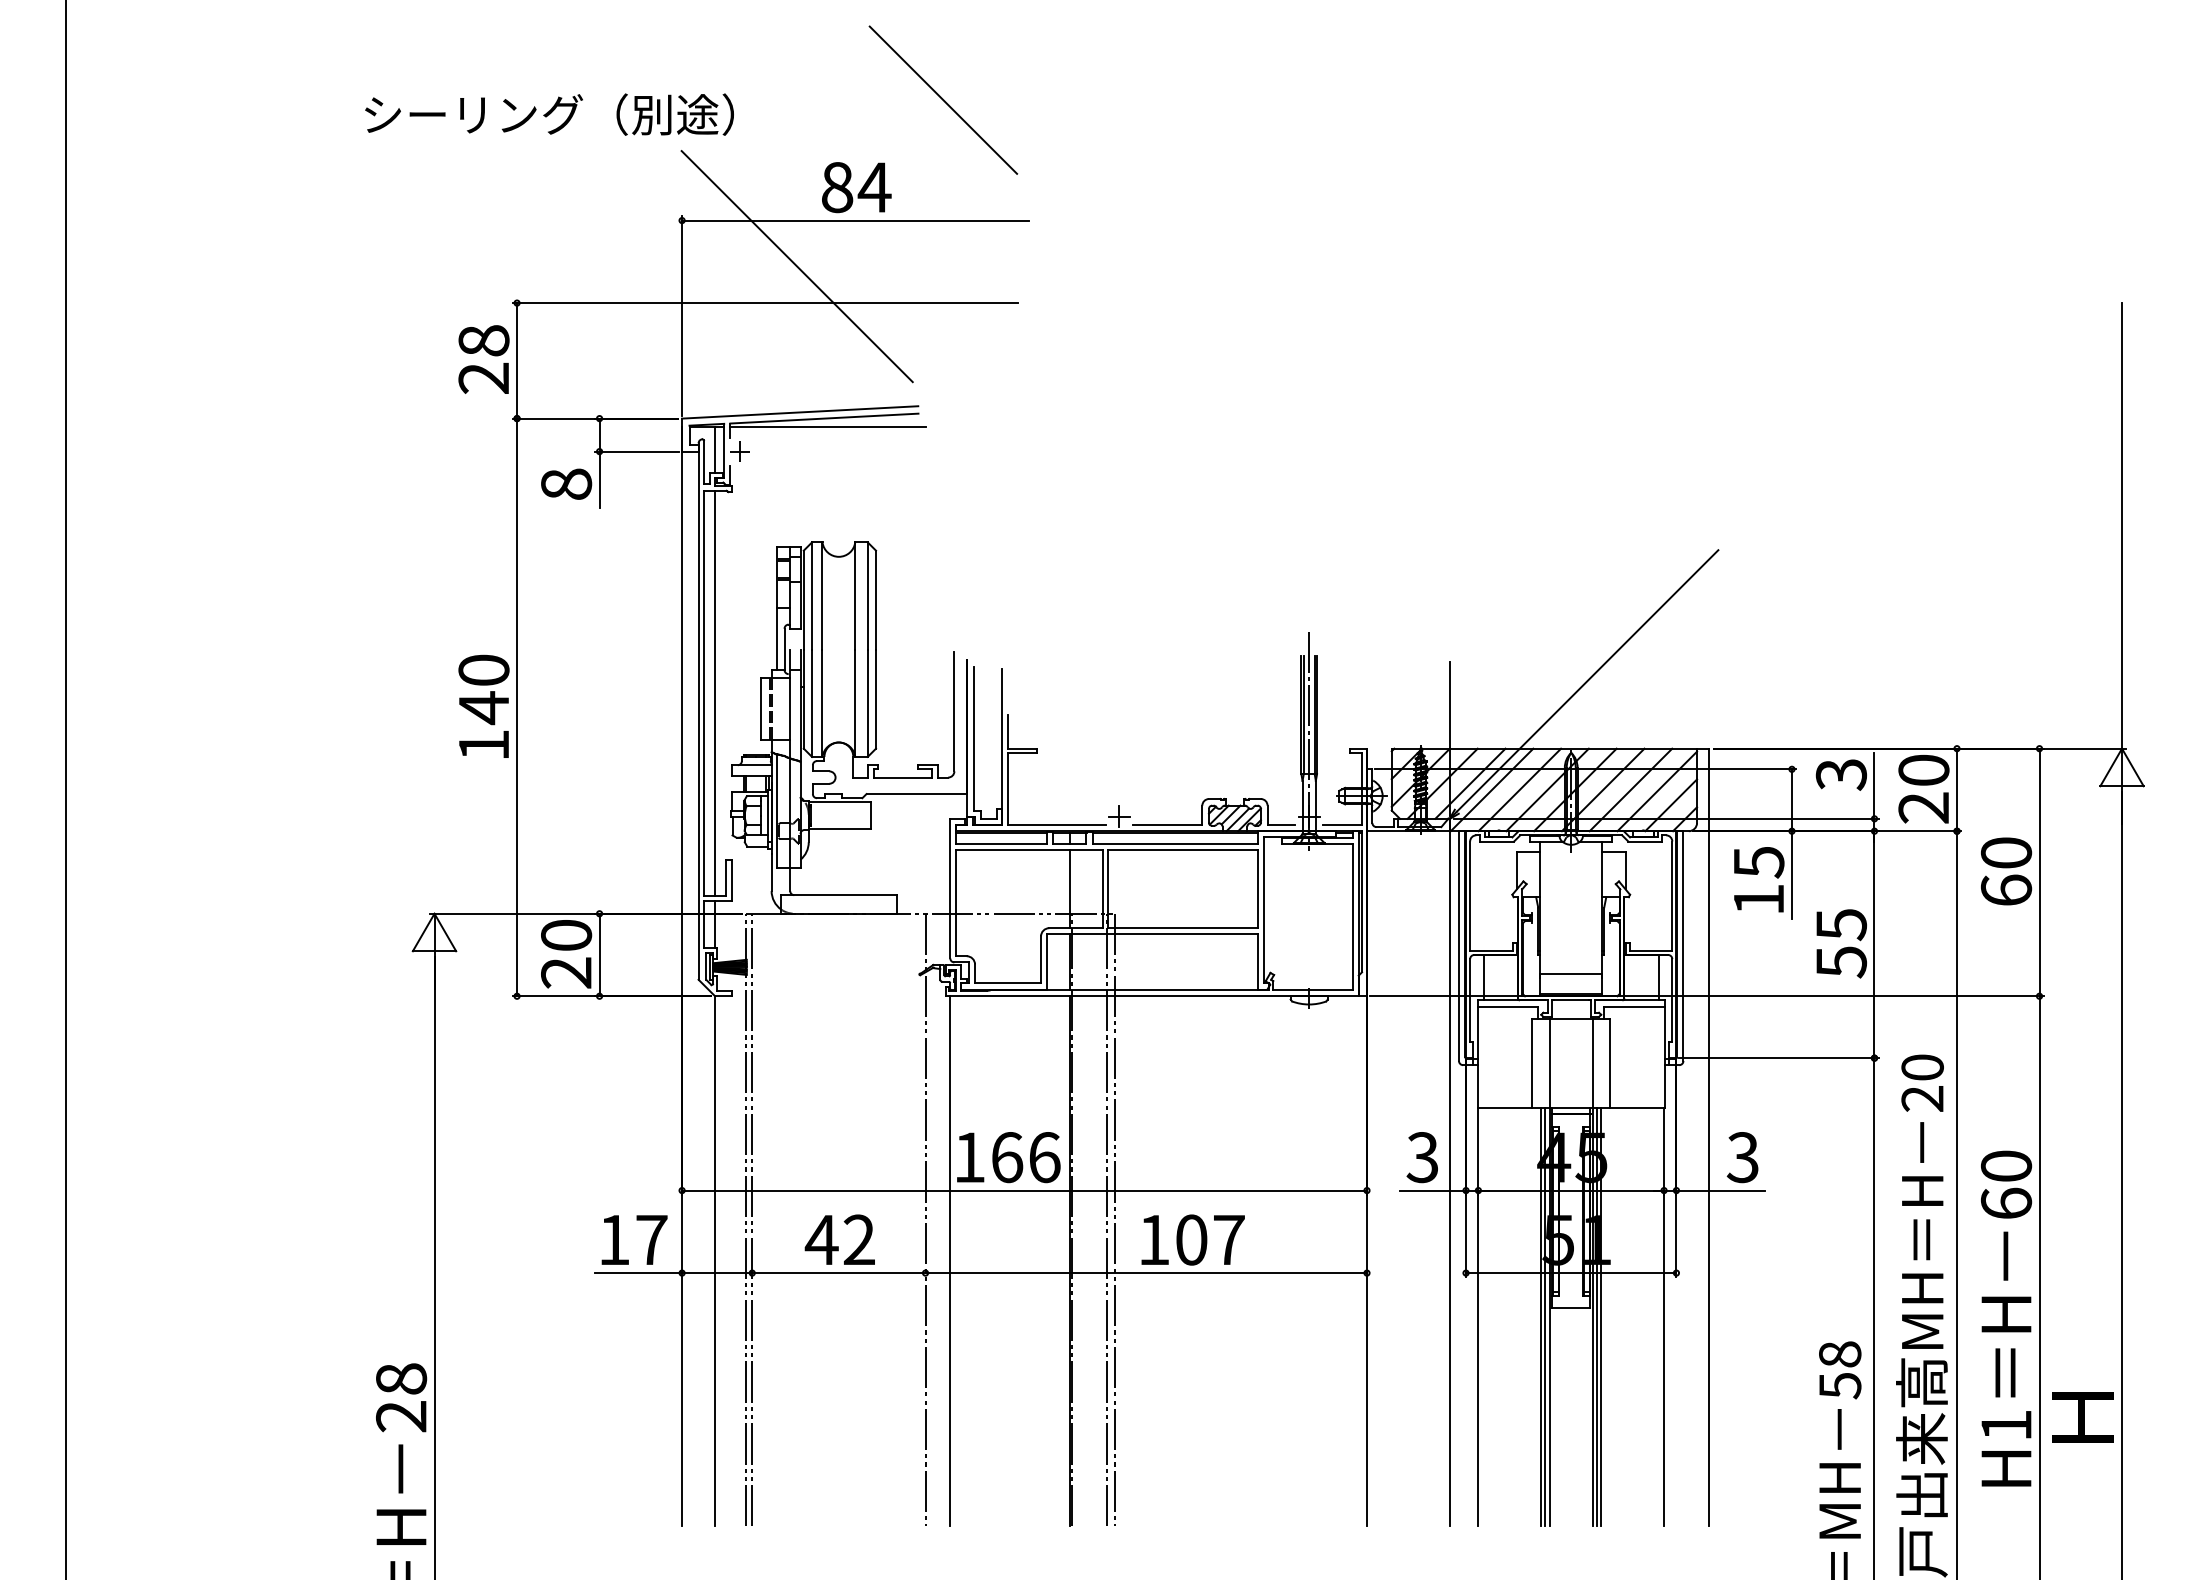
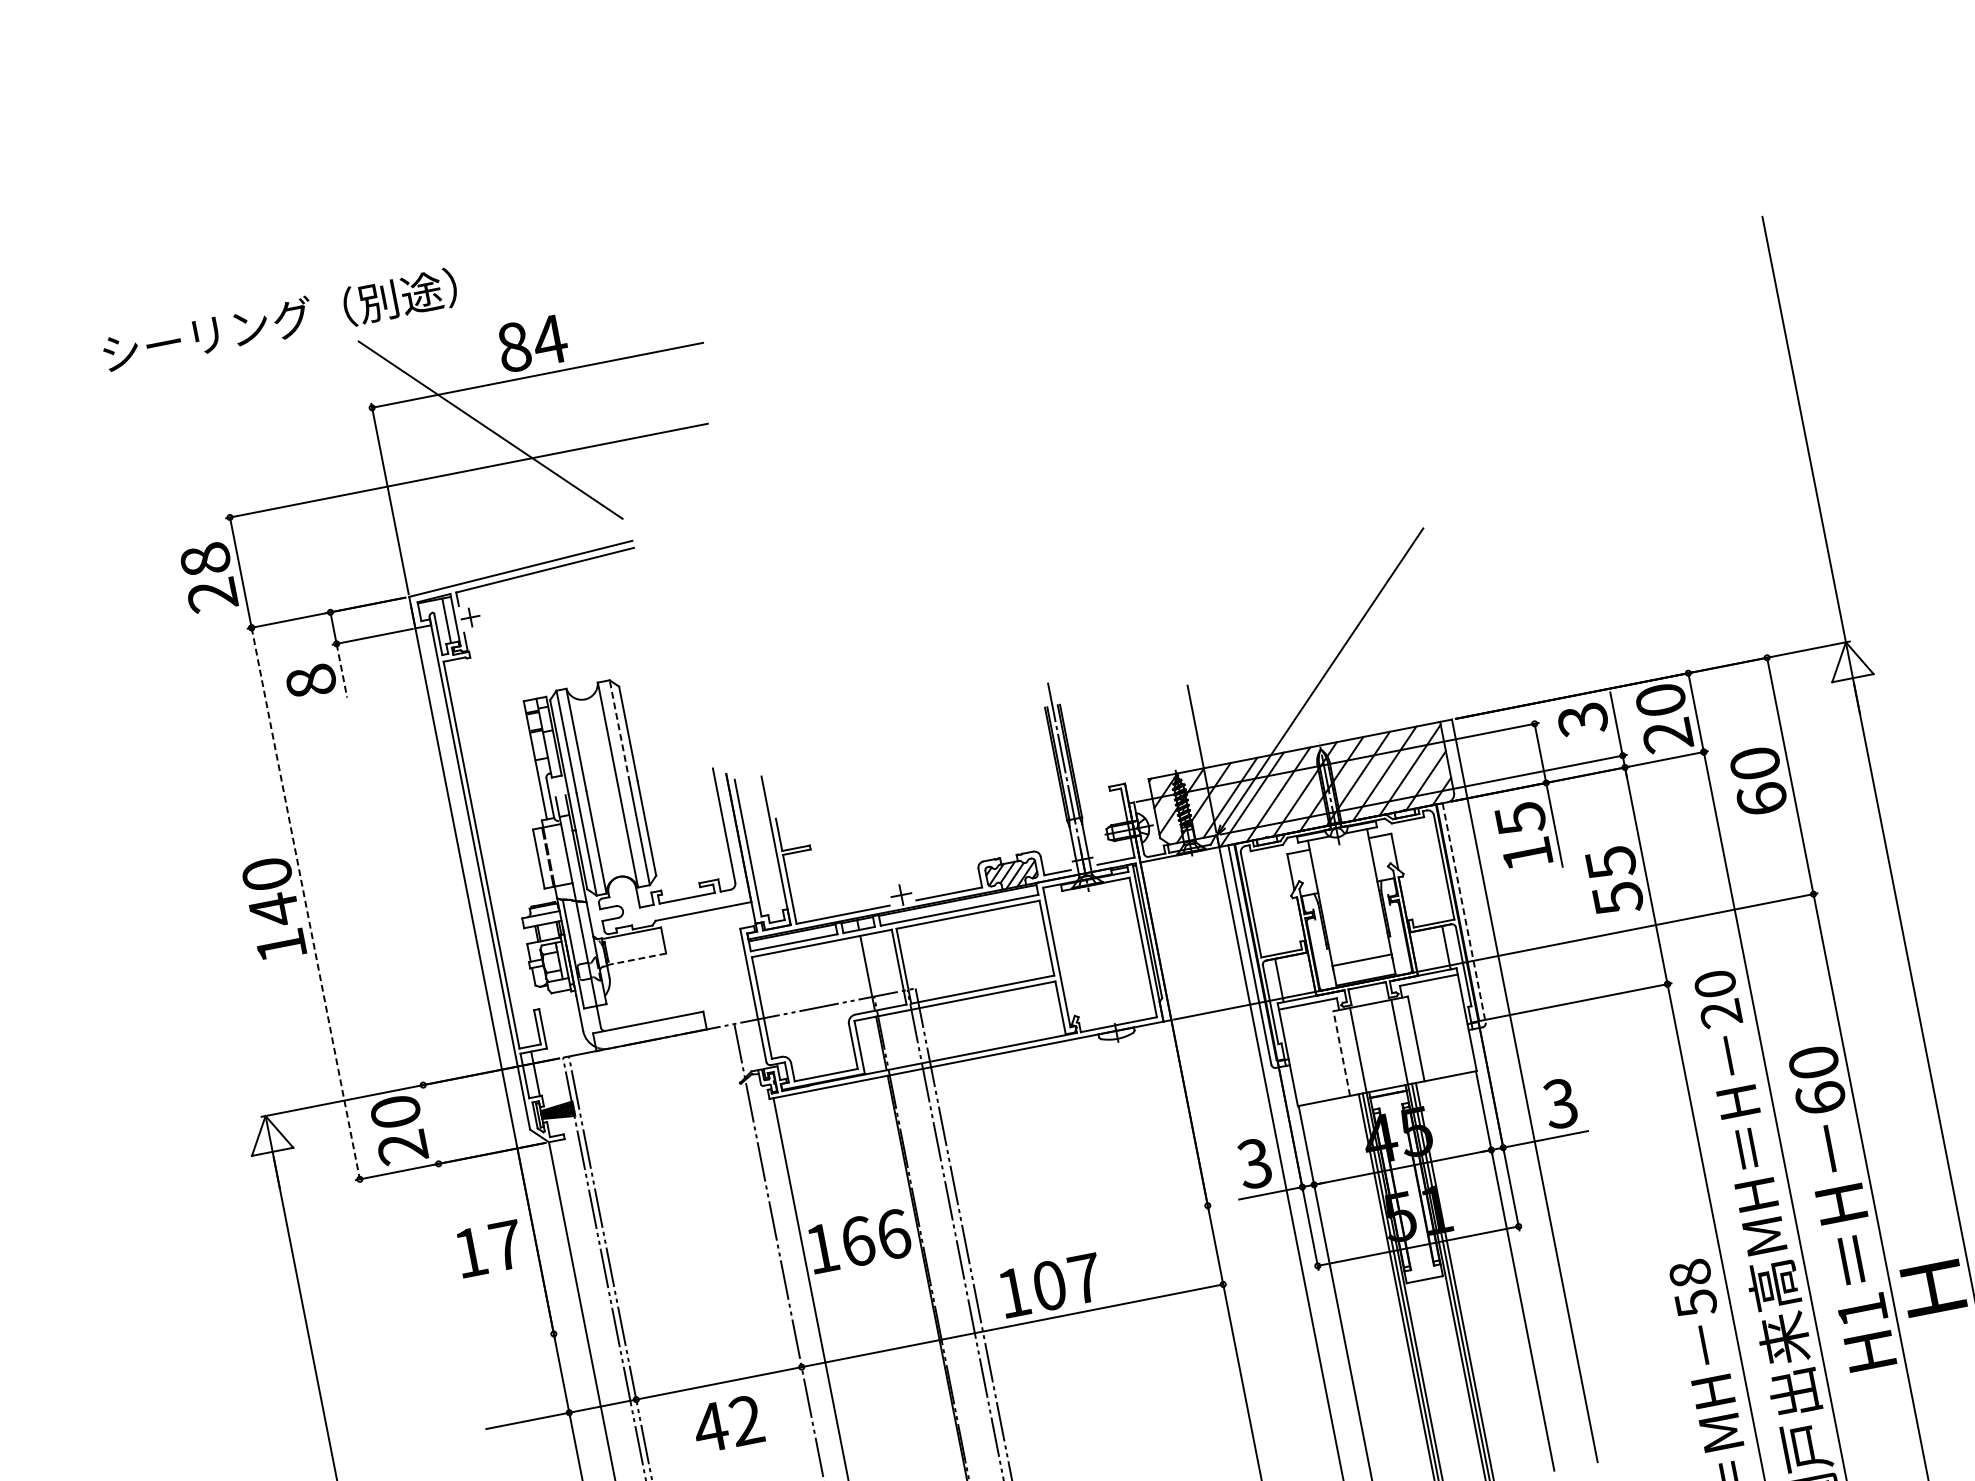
line: (943, 99) -> (599, 243), removed
text: (549, 114) -> (280, 320), moved
line: (827, 426) -> (549, 577), removed
line: (599, 480) -> (341, 671), solid -> dashed
line: (867, 596) -> (619, 732), solid -> dashed
line: (715, 692) -> (492, 852), removed
line: (517, 707) -> (306, 903), solid -> dashed
line: (839, 829) -> (636, 959), solid -> dashed
line: (1683, 946) -> (1464, 913), solid -> dashed
line: (599, 954) -> (430, 1124), removed
line: (1532, 1063) -> (1342, 1053), solid -> dashed
line: (1024, 1190) -> (880, 1269), removed
text: (634, 1239) -> (489, 1248), moved
text: (839, 1239) -> (727, 1423), moved

